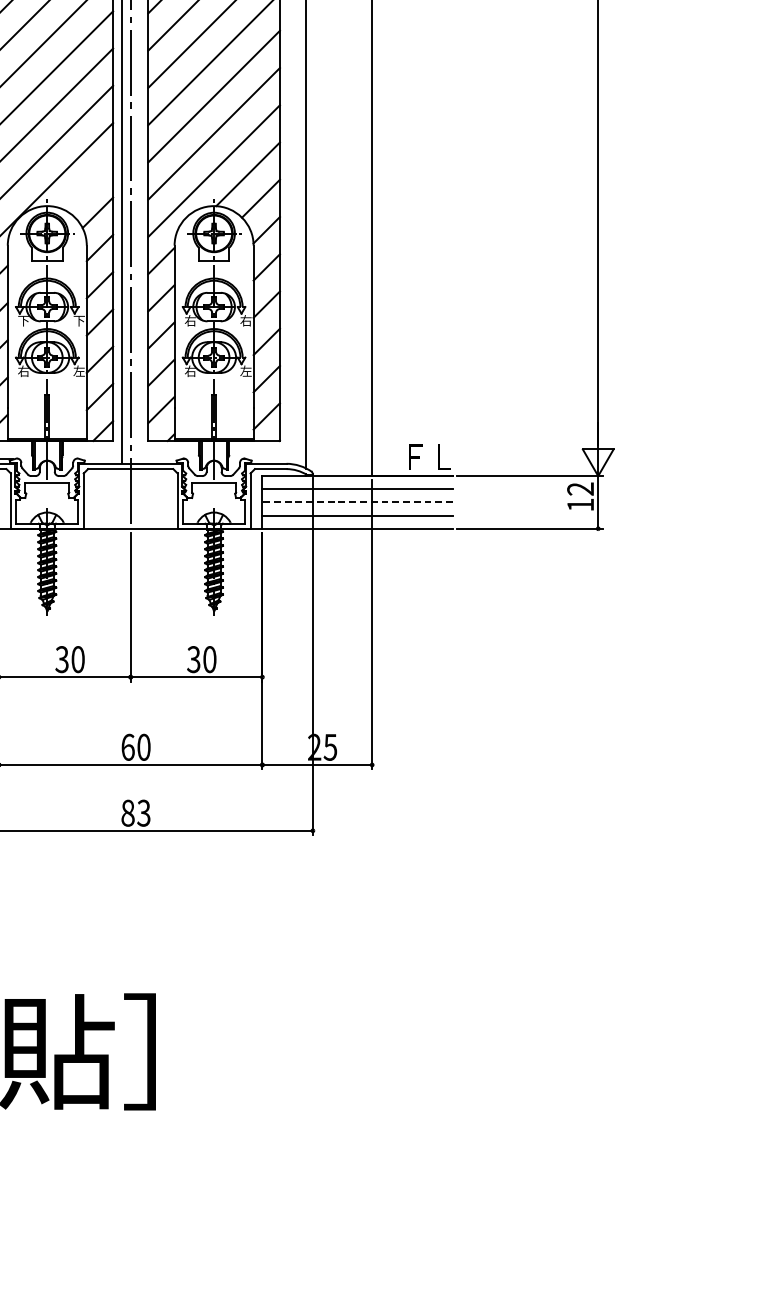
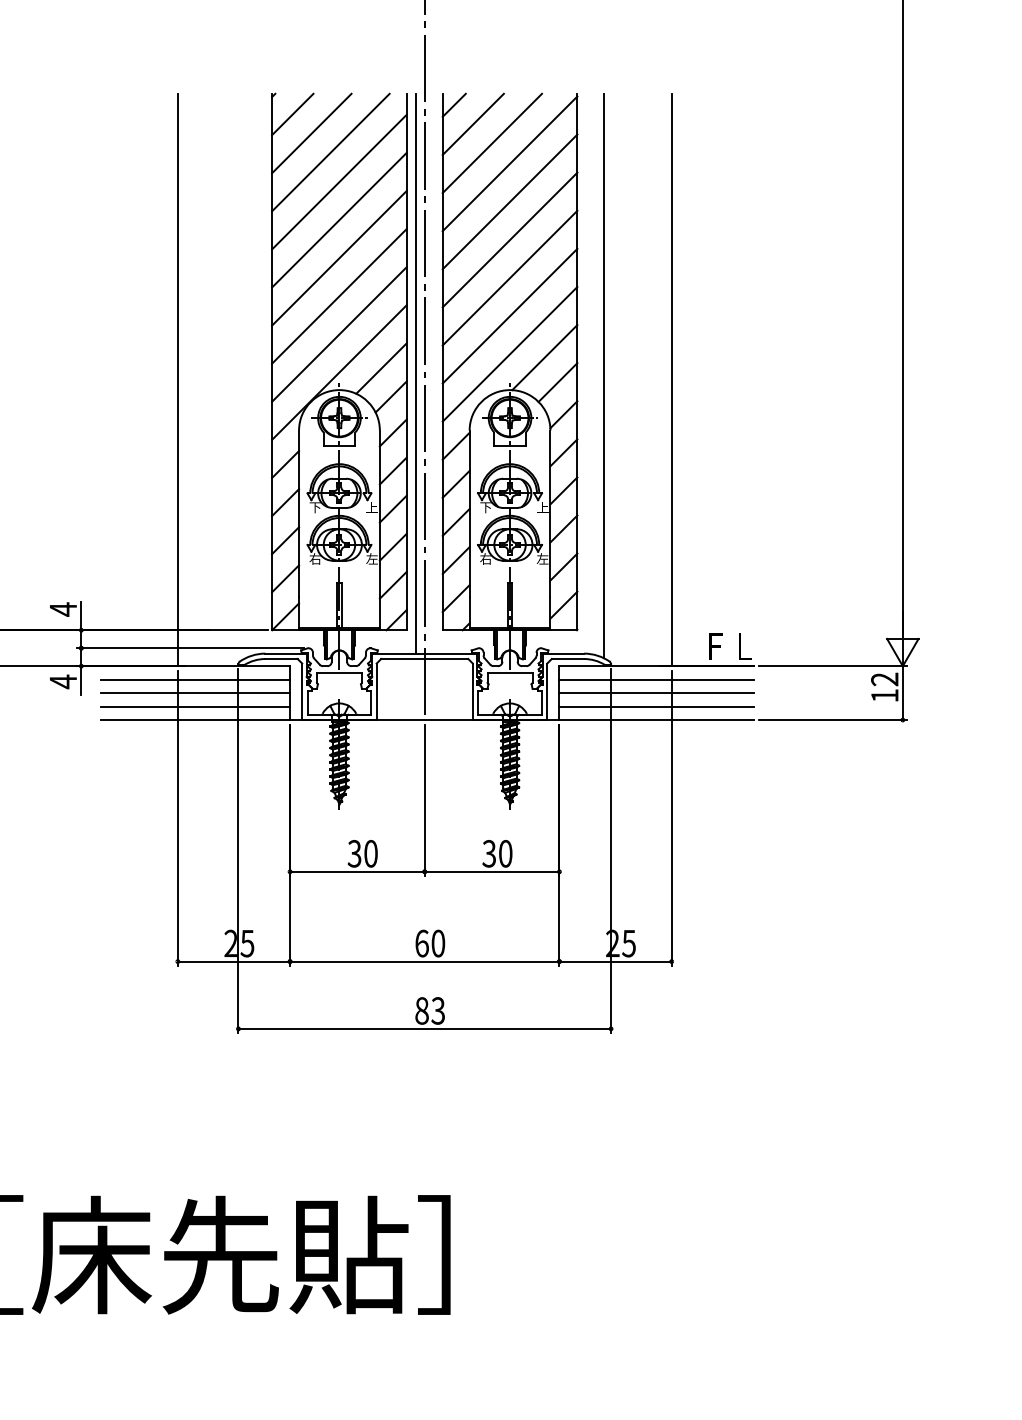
line: (88, 184) -> (381, 368), added
text: (78, 320) -> (371, 507), 下 -> 上
text: (190, 320) -> (485, 507), 右 -> 下
text: (245, 320) -> (542, 507), 右 -> 上
line: (357, 502) -> (656, 693), dashed -> solid

